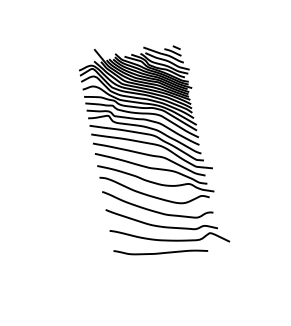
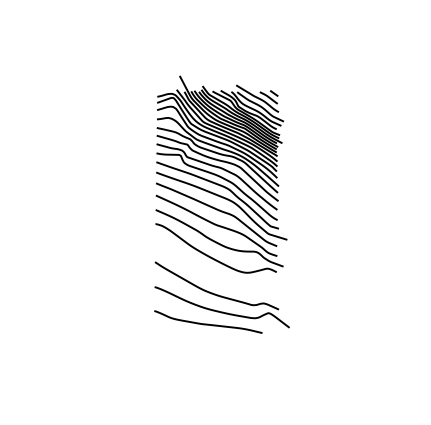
curve: (156, 211) -> (212, 275), removed

